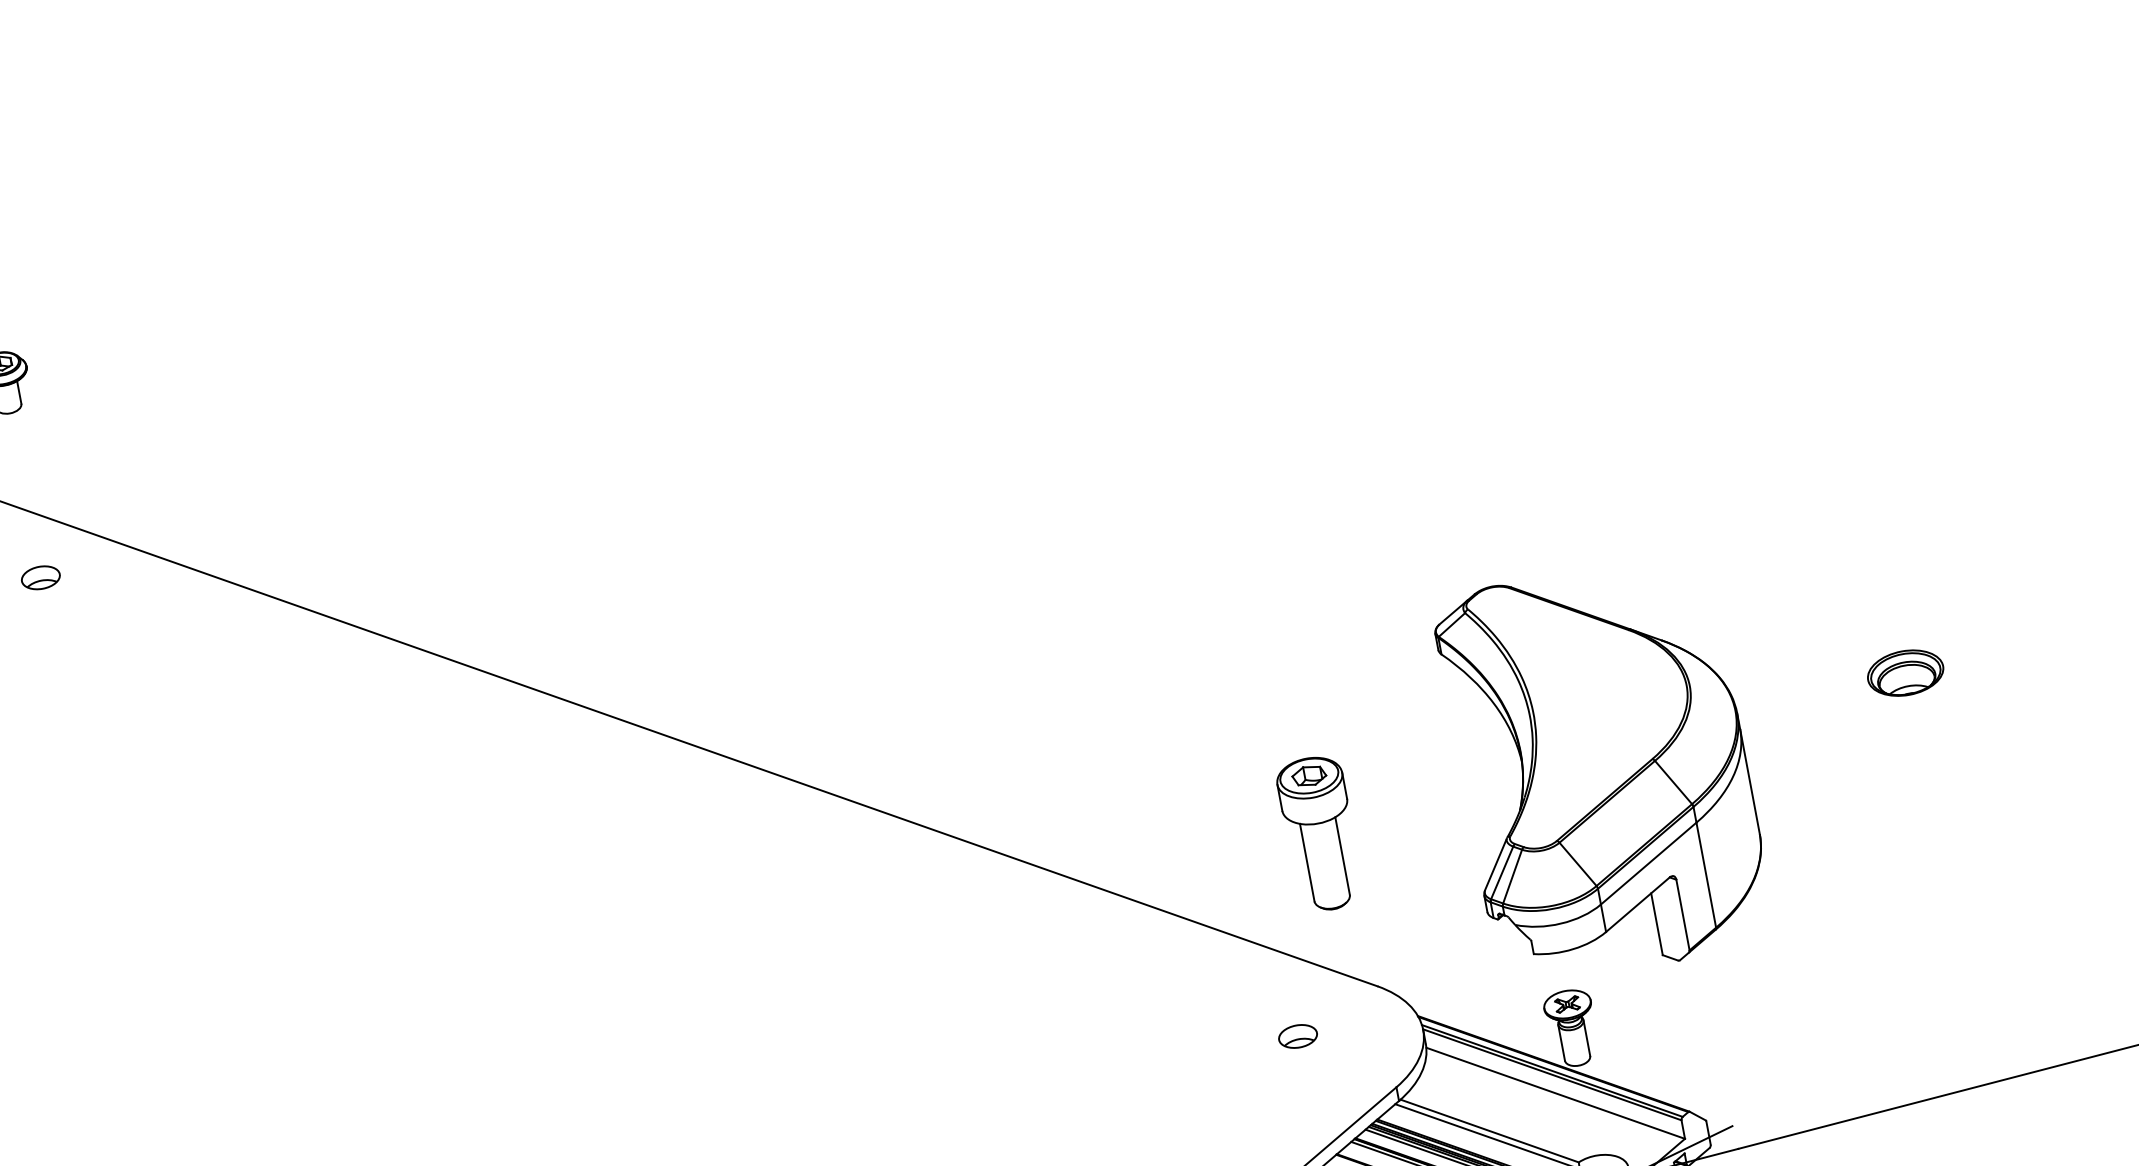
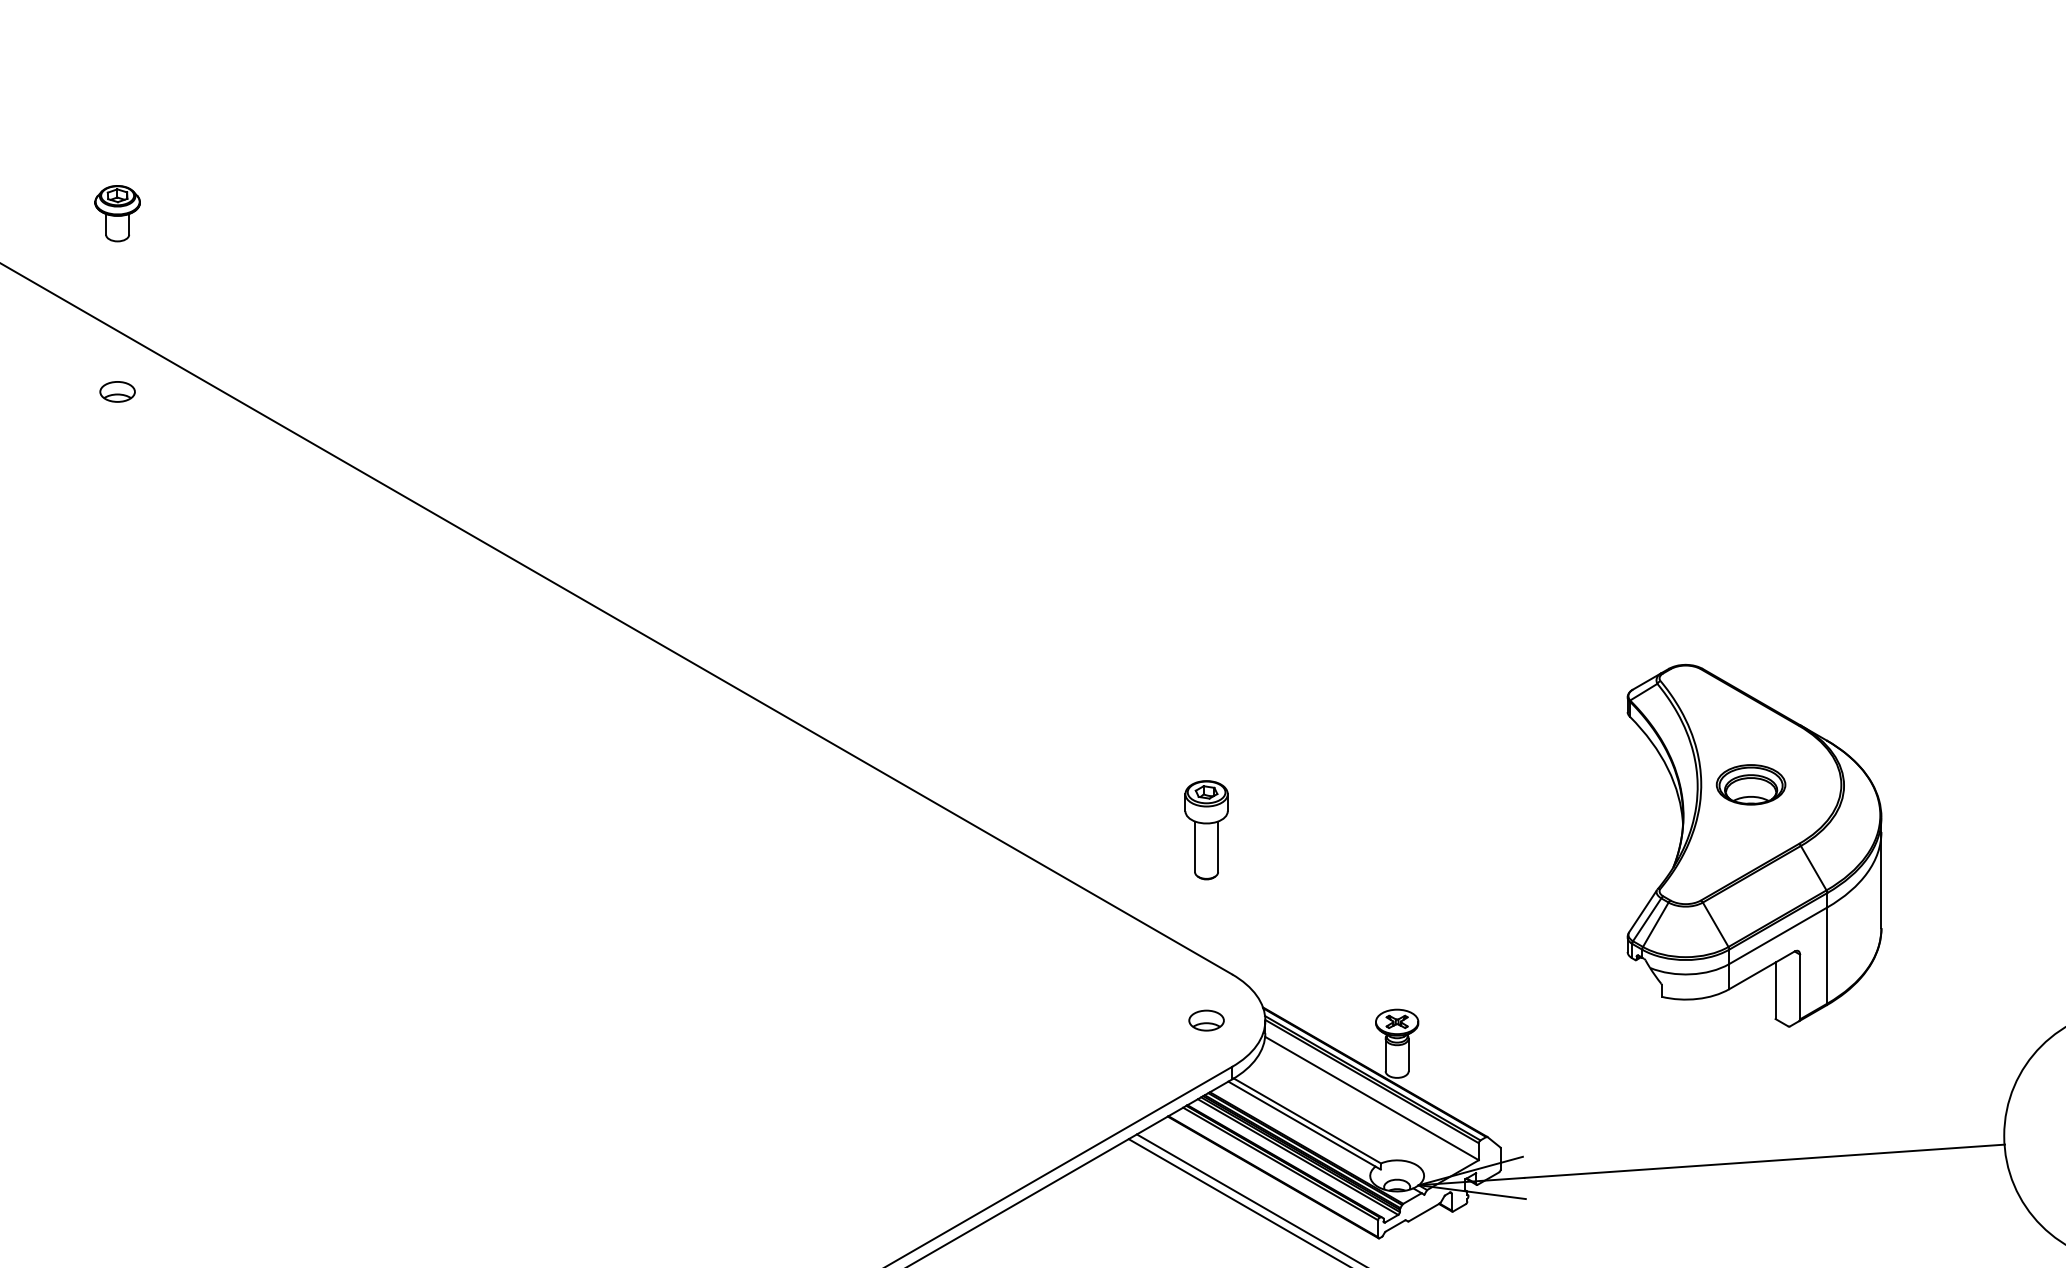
part: (1604, 769) -> (1754, 845), moved
part: (1320, 834) -> (1206, 830), size x0.71
part: (1297, 1036) -> (1206, 1020), moved

